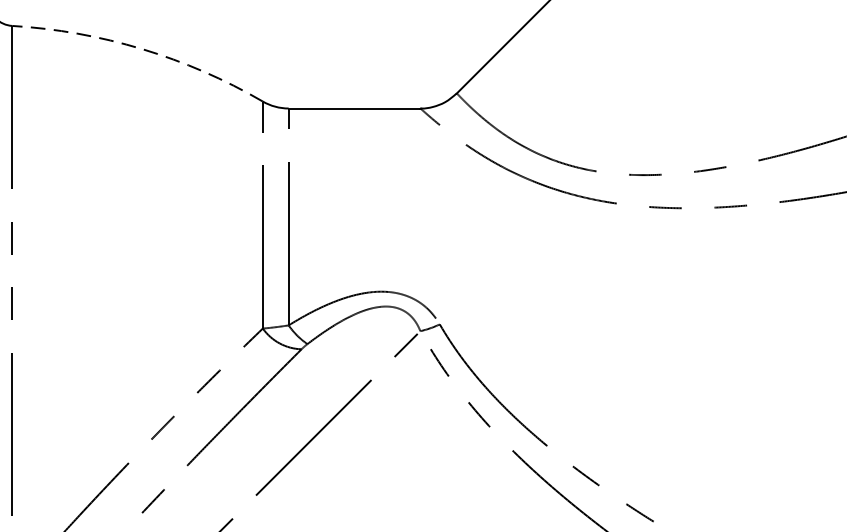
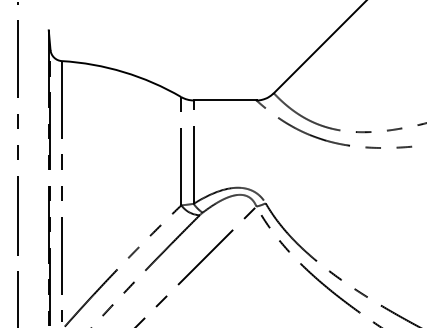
arc: (141, 49) -> (123, 72), dashed -> solid

